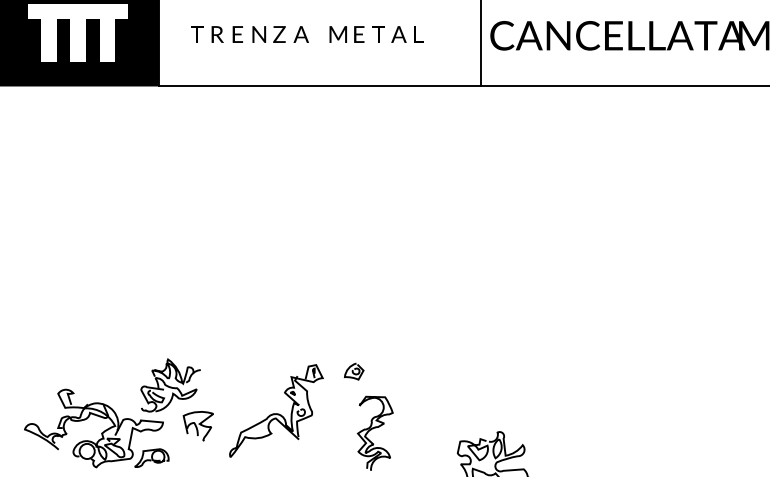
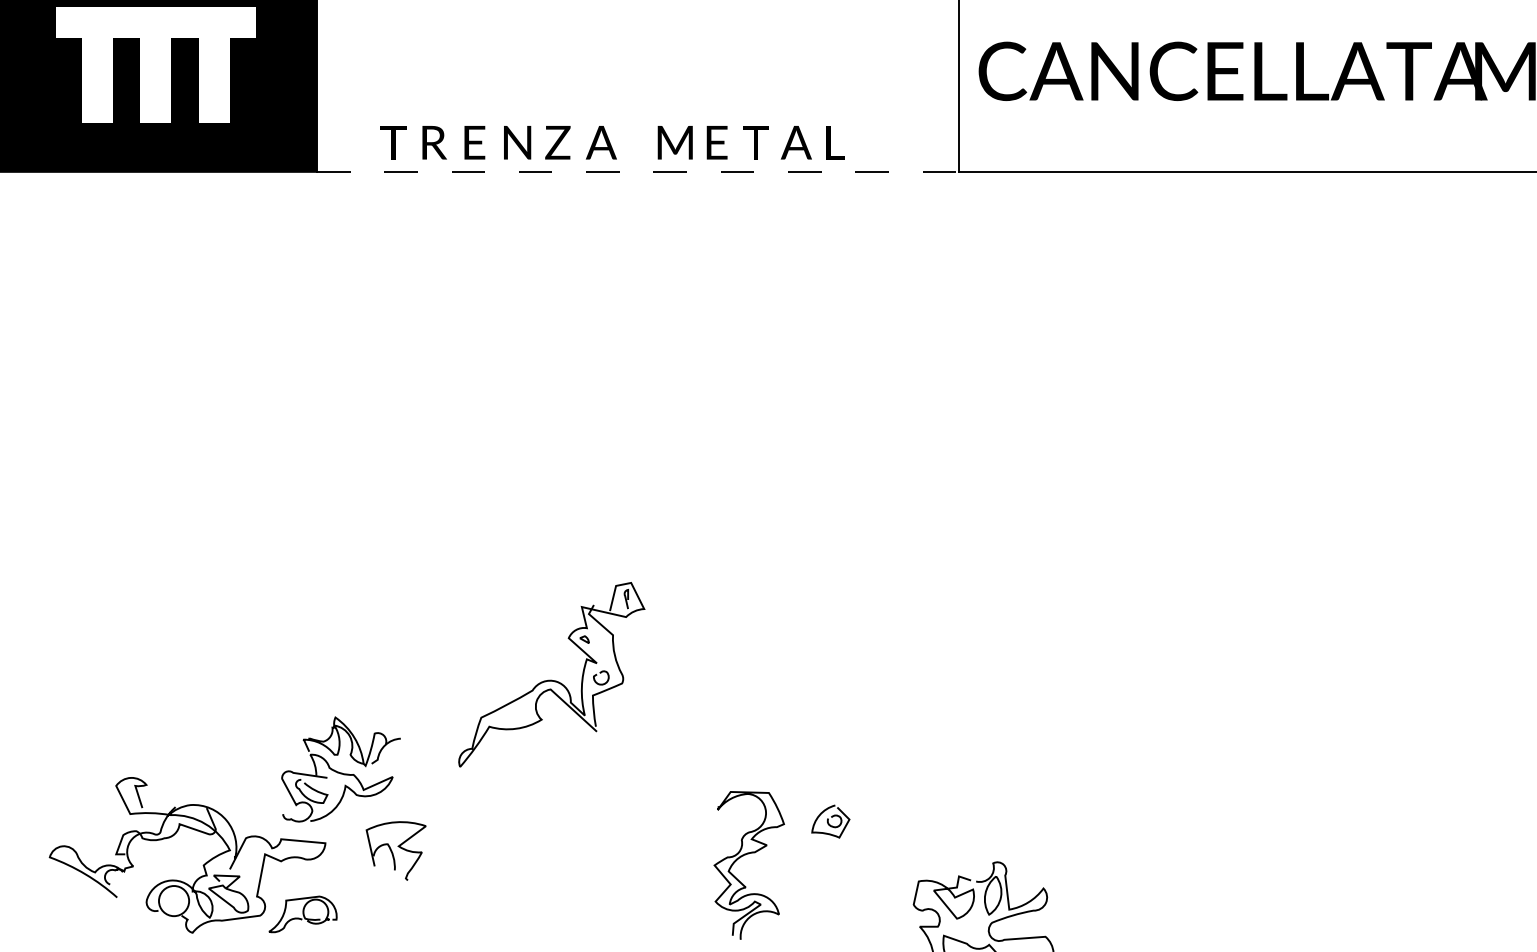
text: (307, 34) -> (613, 142), moved
line: (319, 86) -> (637, 172), solid -> dashed
part: (354, 371) -> (831, 821), moved
part: (276, 410) -> (551, 673), moved

